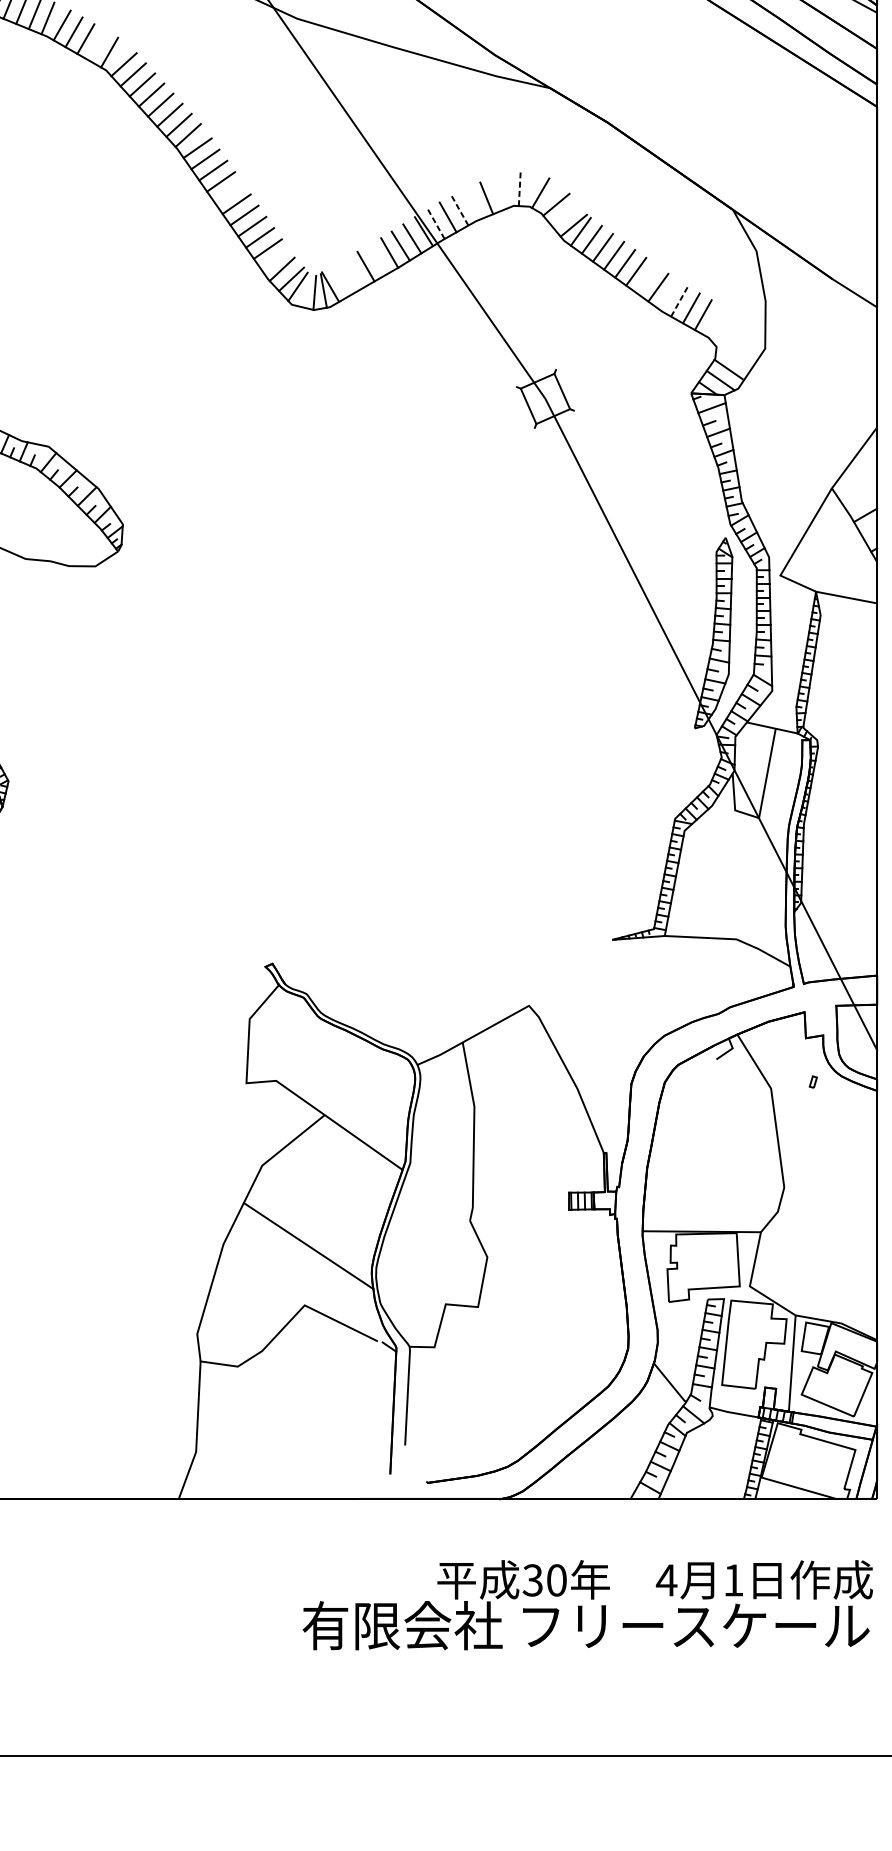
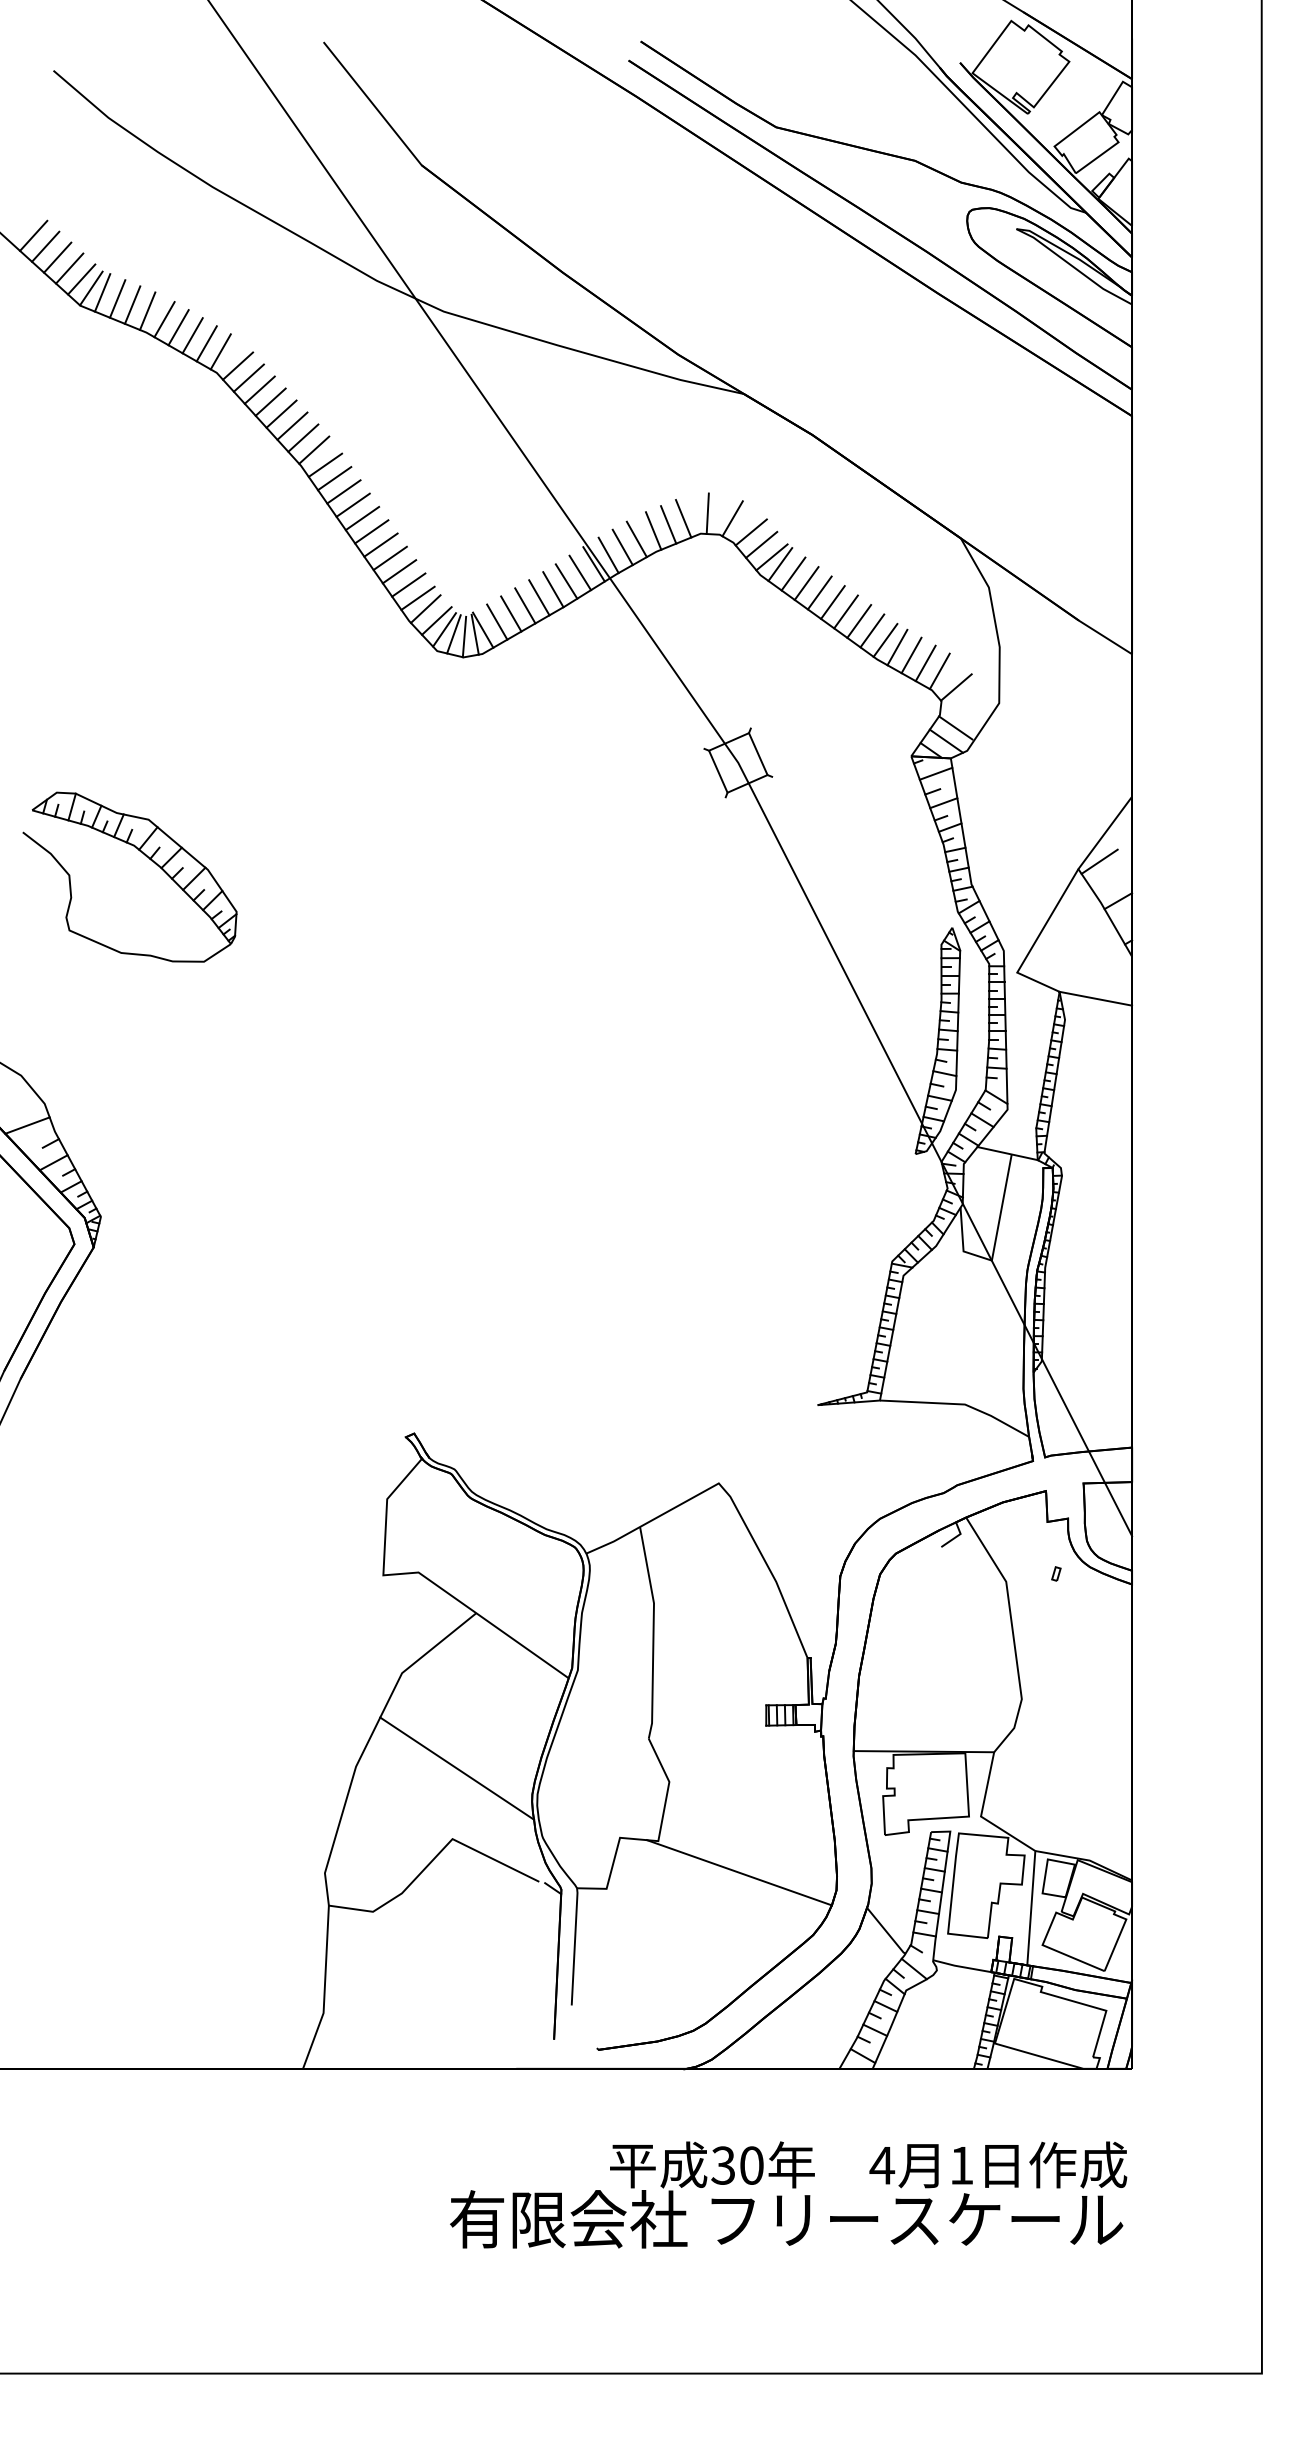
line: (97, 45) -> (206, 343), added
line: (519, 188) -> (707, 513), dashed -> solid
line: (228, 193) -> (362, 518), added
line: (499, 193) -> (683, 518), added
line: (474, 203) -> (653, 530), added
line: (459, 210) -> (636, 539), dashed -> solid
line: (564, 214) -> (761, 544), added
line: (436, 223) -> (608, 554), dashed -> solid
line: (275, 259) -> (417, 597), added
line: (378, 259) -> (539, 597), added
line: (354, 273) -> (511, 613), added
line: (342, 279) -> (497, 621), added
line: (647, 279) -> (859, 621), added
line: (305, 290) -> (453, 634), added
line: (669, 295) -> (885, 640), added
line: (679, 301) -> (897, 647), dashed -> solid
line: (714, 321) -> (939, 671), added
line: (729, 335) -> (956, 687), added
line: (849, 481) -> (1099, 861), added
line: (545, 1333) -> (738, 1872), added

